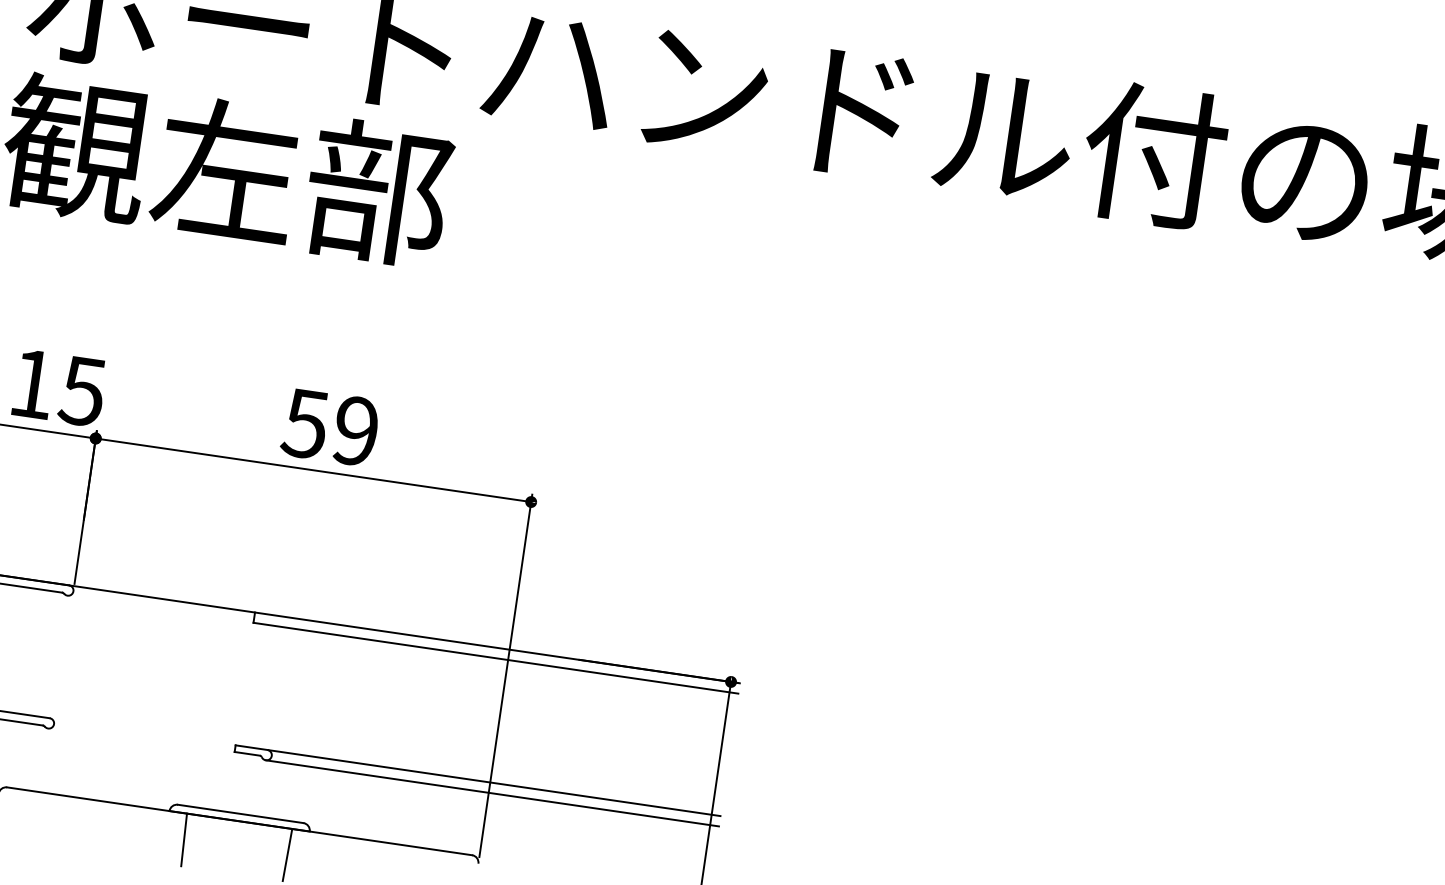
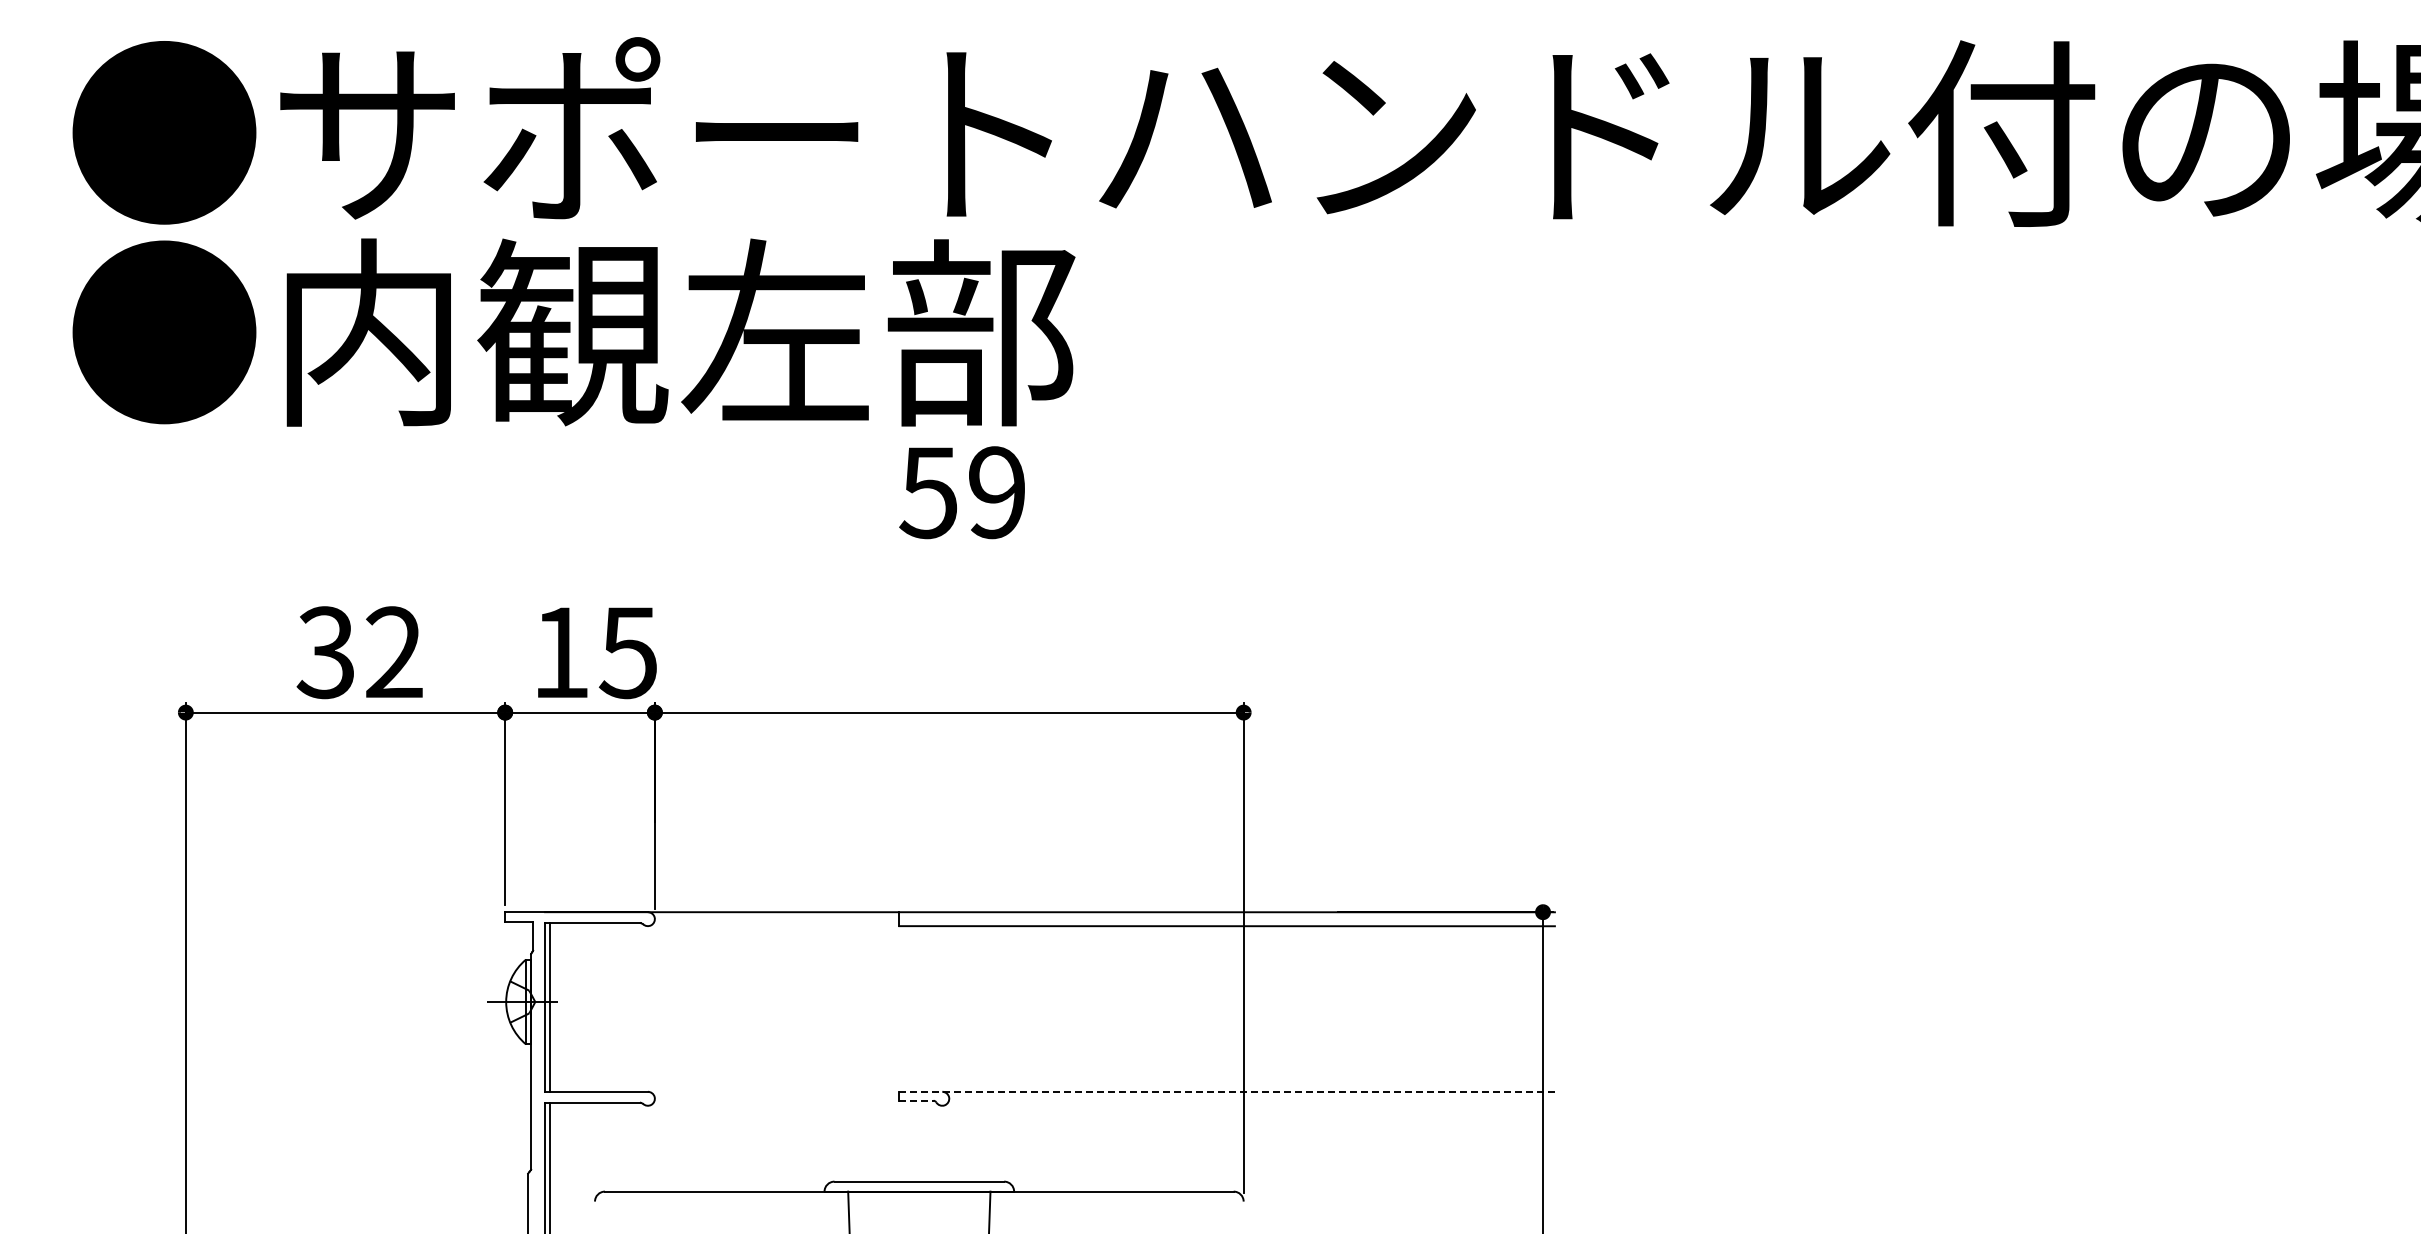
text: (329, 427) -> (961, 492), moved
line: (247, 753) -> (916, 1100), solid -> dashed
line: (478, 780) -> (1227, 1091), solid -> dashed
line: (492, 793) -> (1248, 1105), removed

